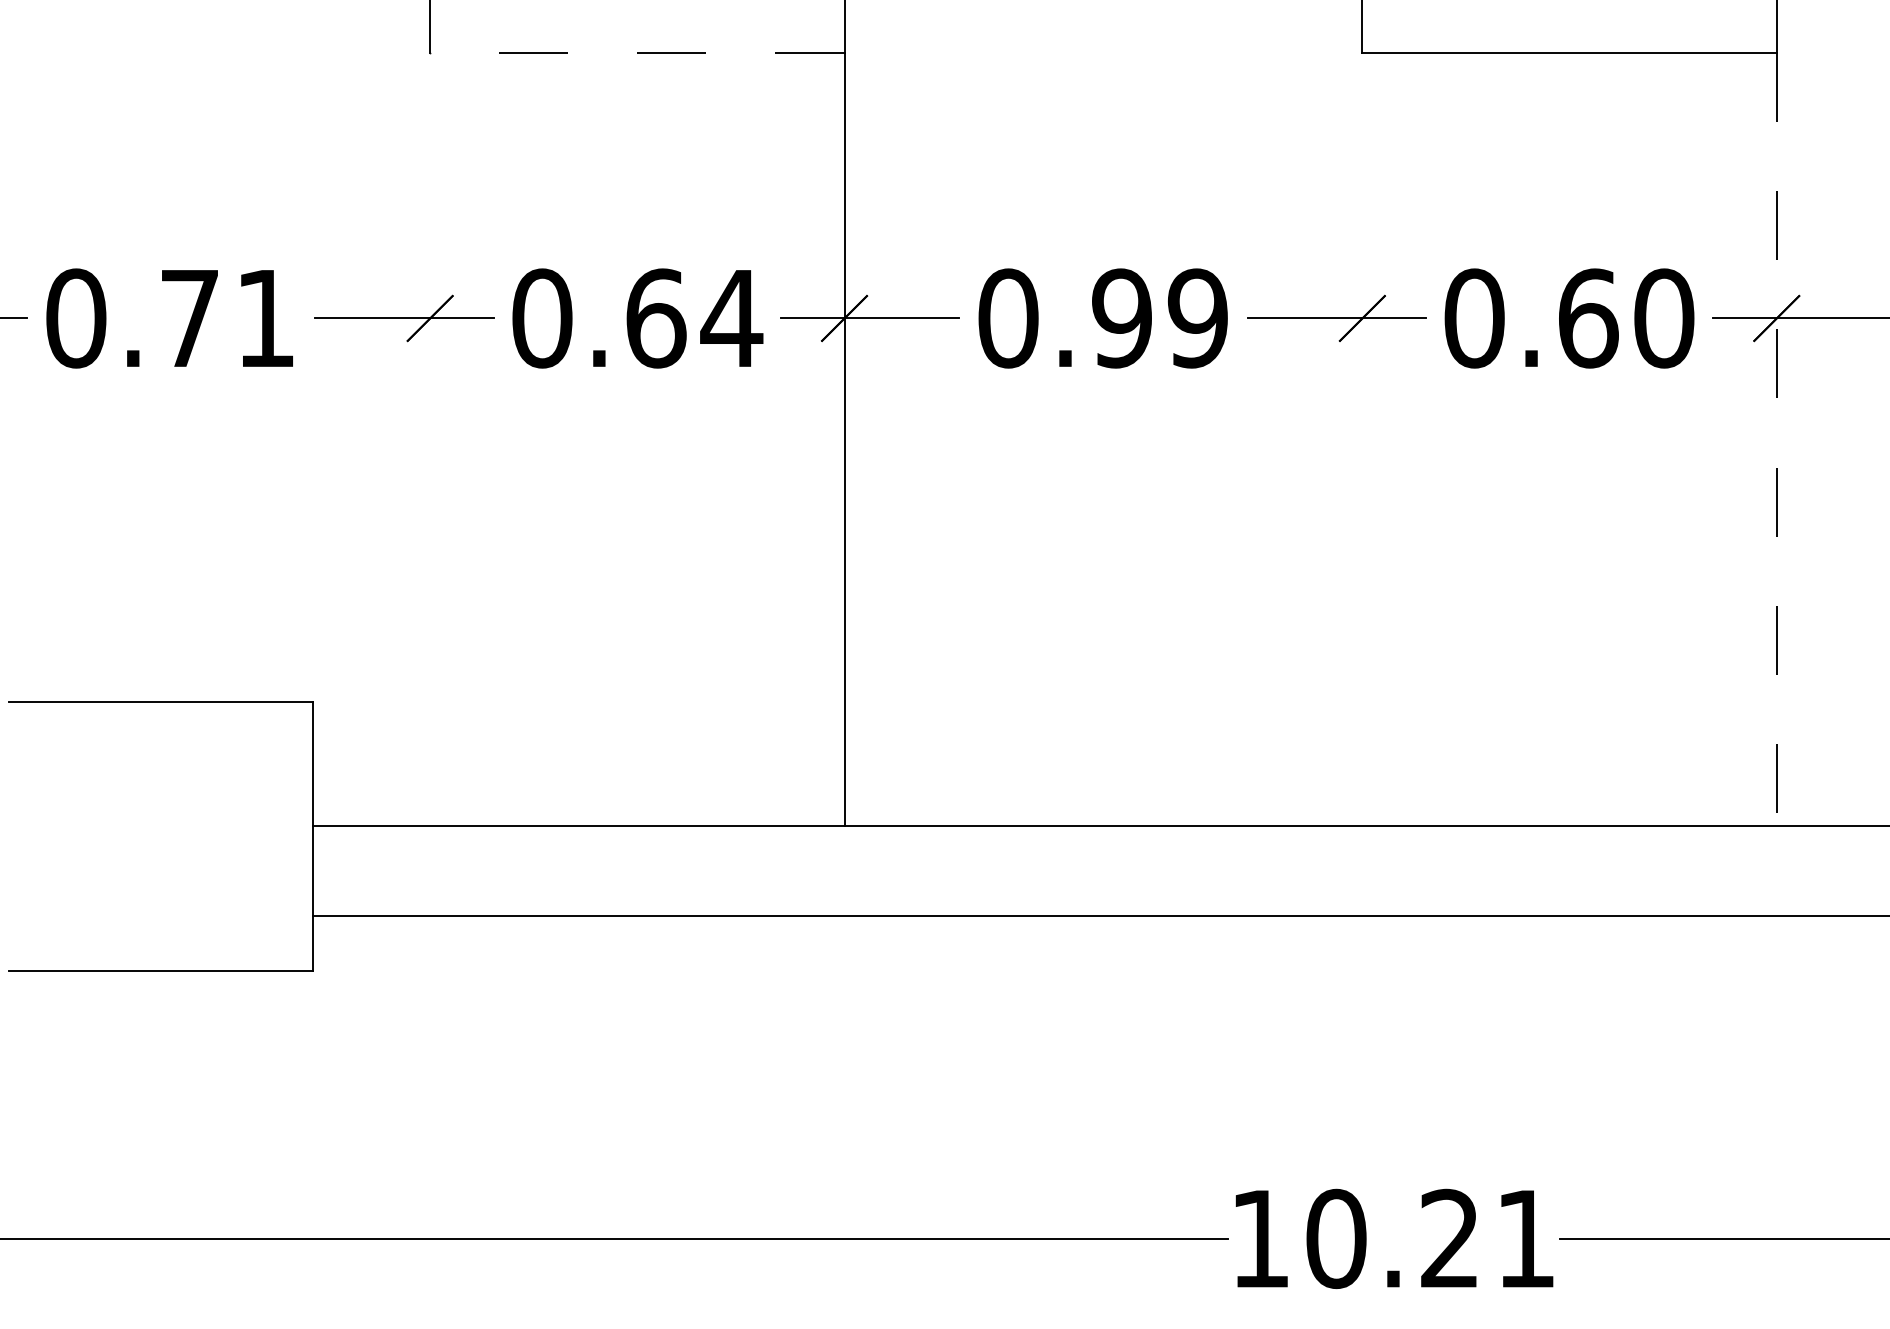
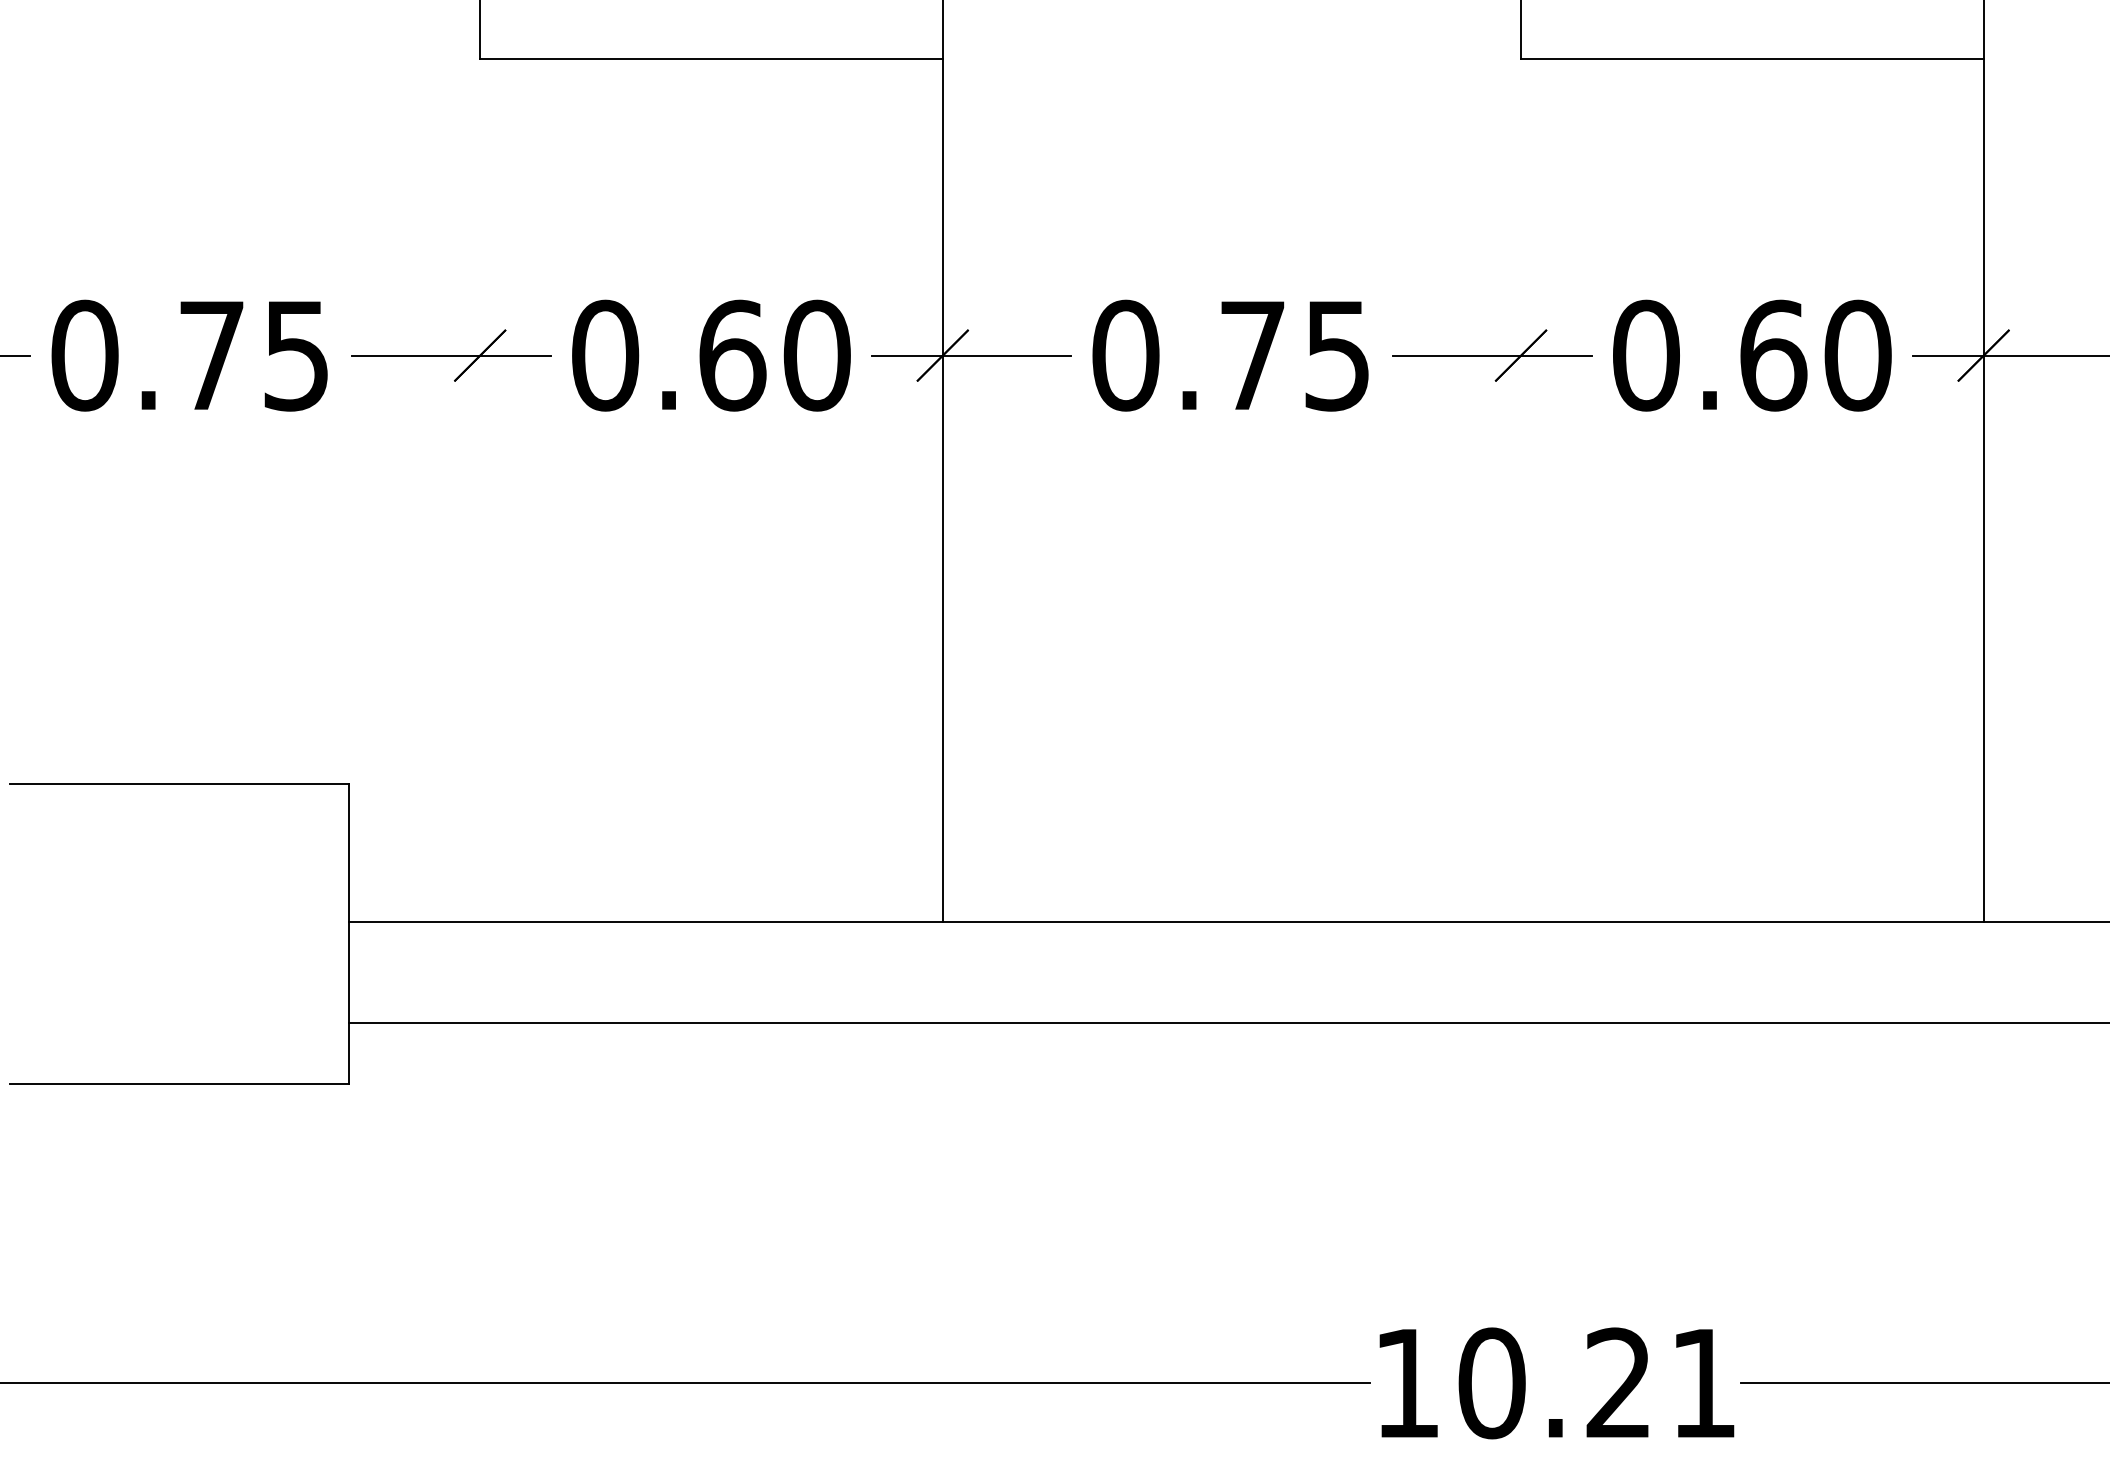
line: (637, 53) -> (711, 59), dashed -> solid
text: (731, 318) -> (816, 355), 0.64 -> 0.60
text: (1159, 318) -> (1294, 355), 0.99 -> 0.75
text: (264, 319) -> (295, 356), 0.71 -> 0.75
line: (1776, 440) -> (1983, 491), dashed -> solid

